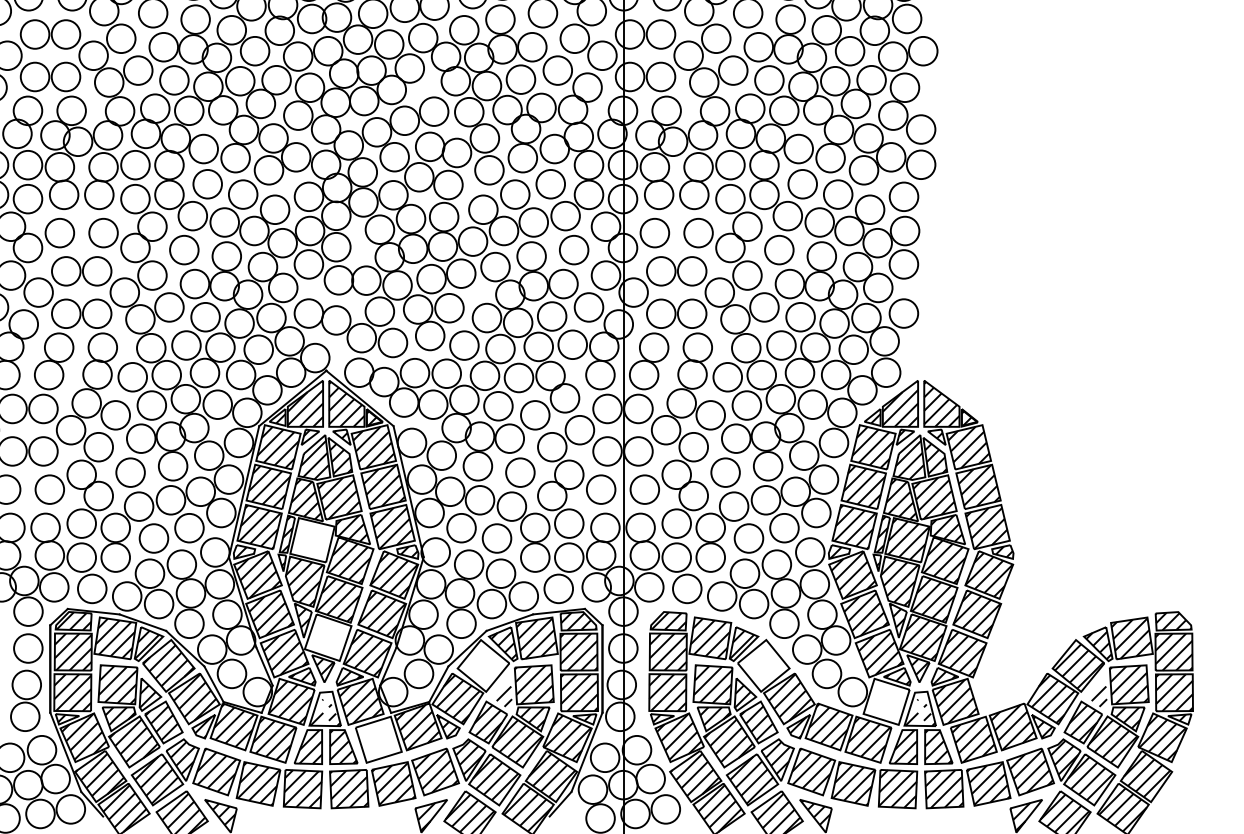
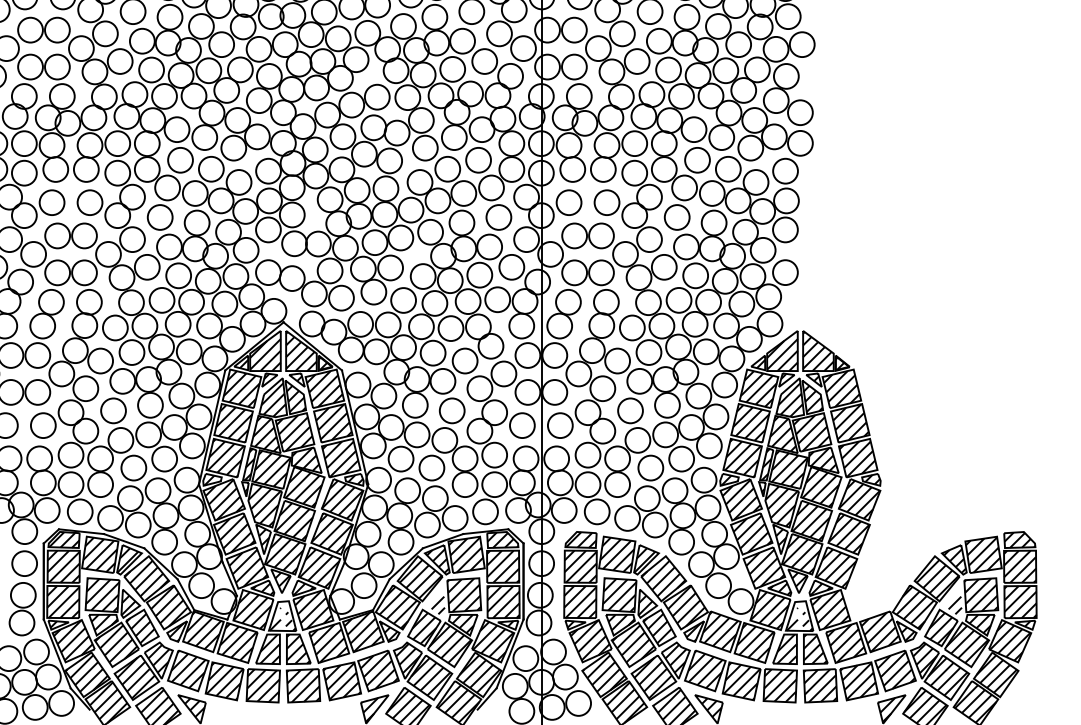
hatch: (313, 540) -> (272, 469), added
hatch: (327, 637) -> (284, 554), added
hatch: (763, 665) -> (663, 578), added
hatch: (483, 666) -> (420, 579), added
hatch: (885, 702) -> (769, 610), added
hatch: (378, 740) -> (328, 643), added

